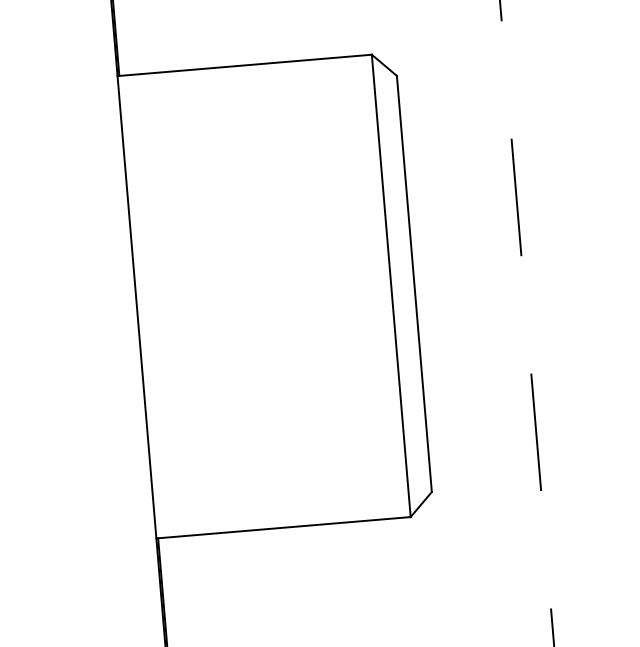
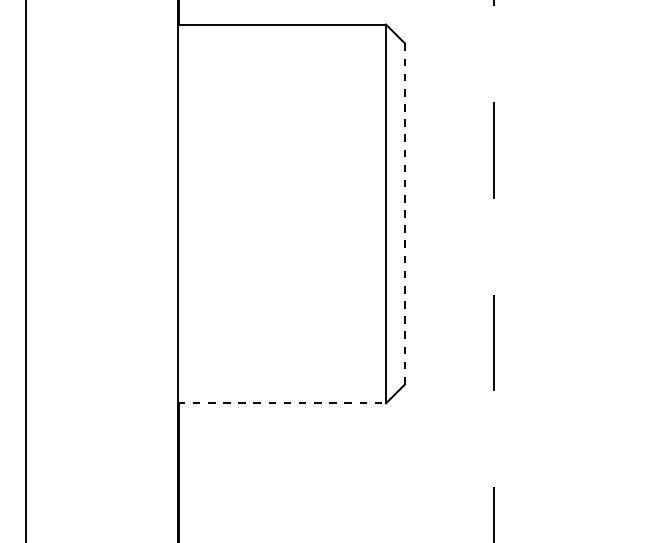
line: (413, 284) -> (404, 214), solid -> dashed
line: (284, 527) -> (282, 403), solid -> dashed

